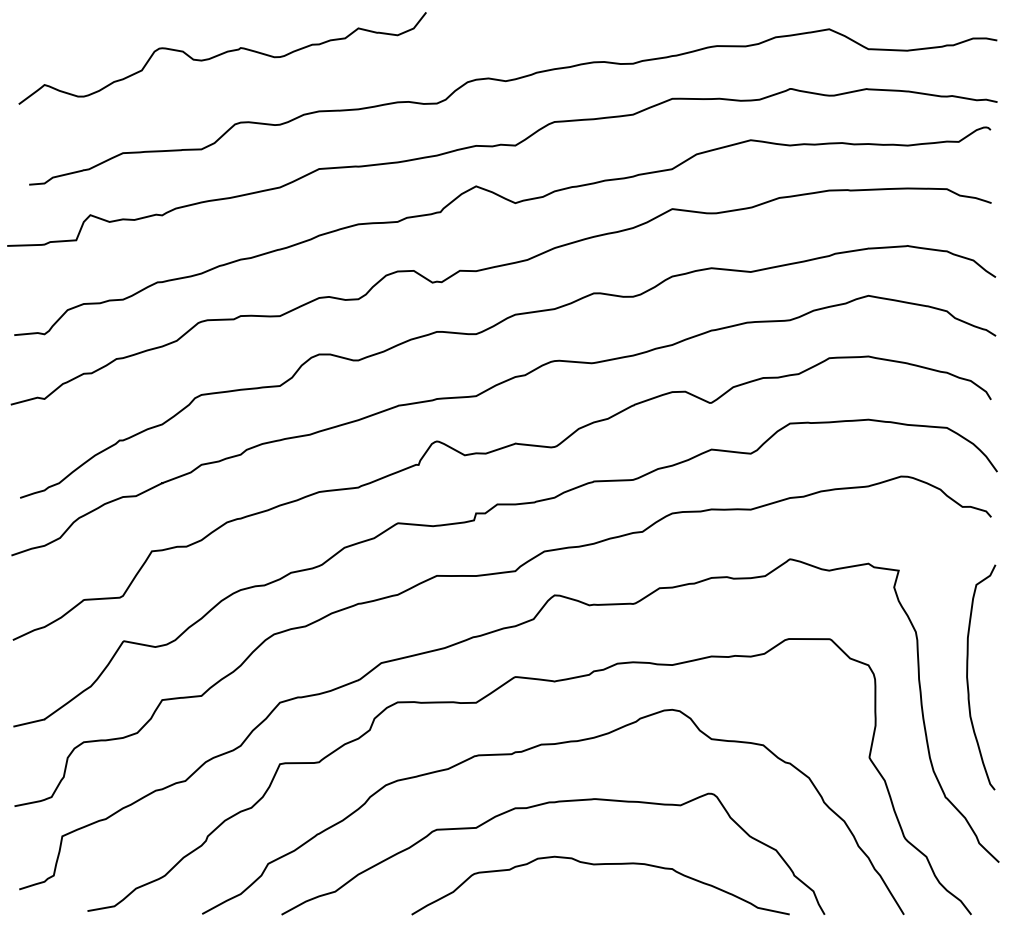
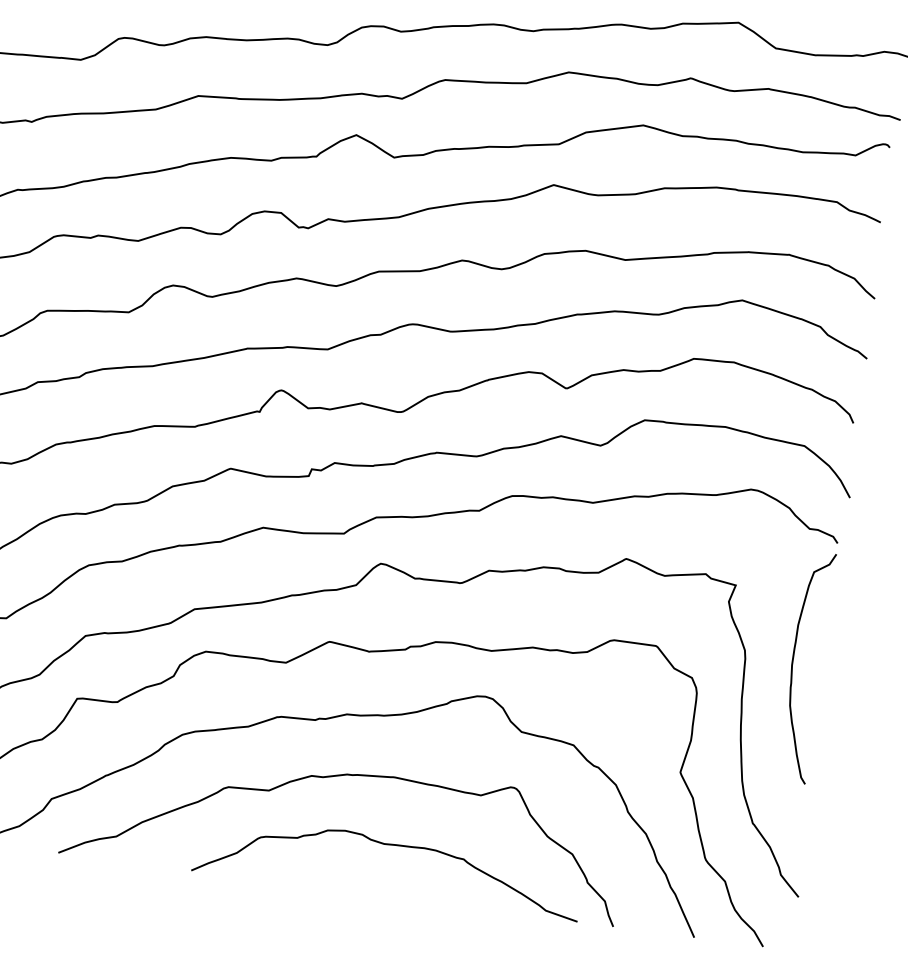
curve: (968, 678) -> (793, 666), moved

